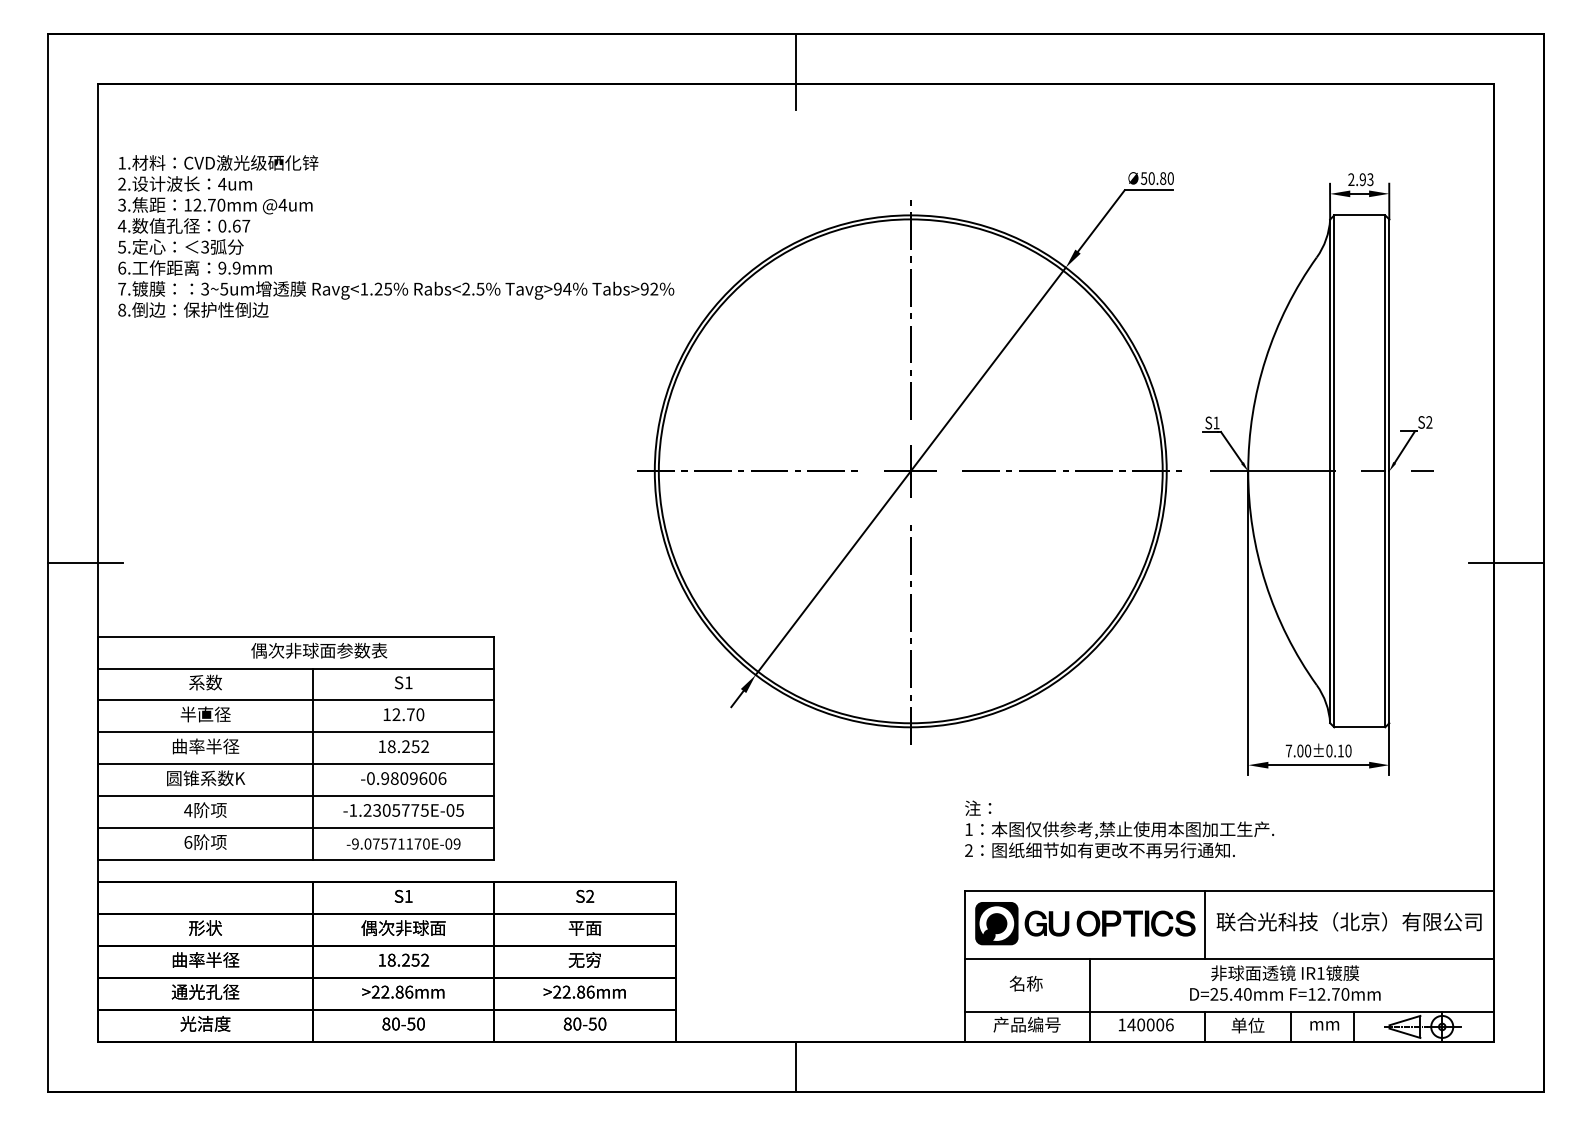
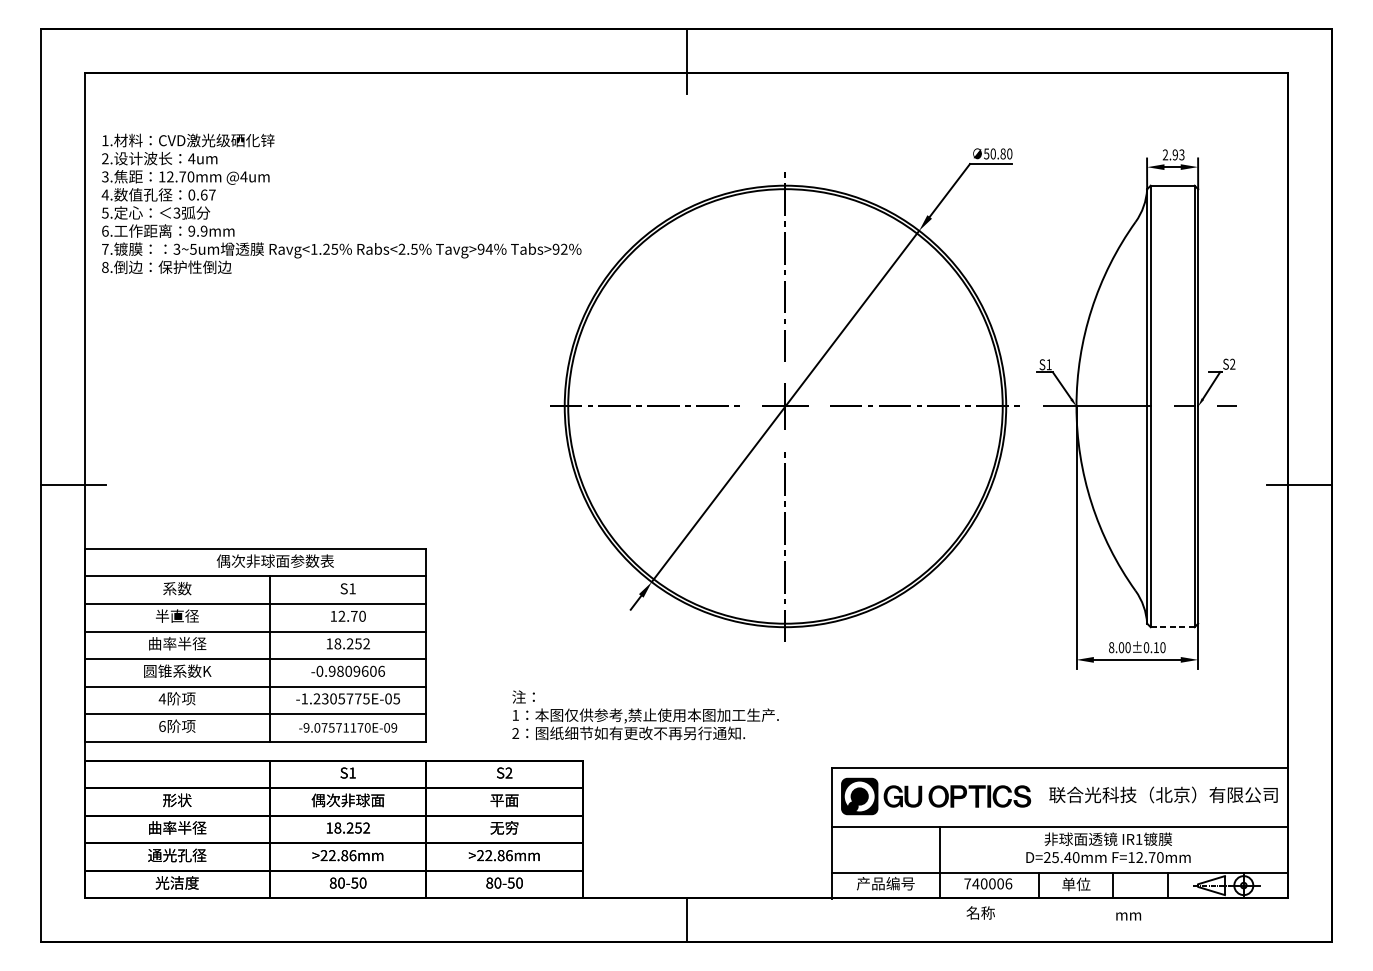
line: (1360, 727) -> (1173, 627), solid -> dashed
text: (1288, 750) -> (1111, 647), 7.00±0.10 -> 8.00±0.10
text: (1119, 829) -> (645, 715), moved
line: (1204, 924) -> (1038, 797), removed
text: (1026, 983) -> (981, 912), moved
text: (1121, 1024) -> (967, 883), 140006 -> 740006
text: (1324, 1025) -> (1128, 916), moved

